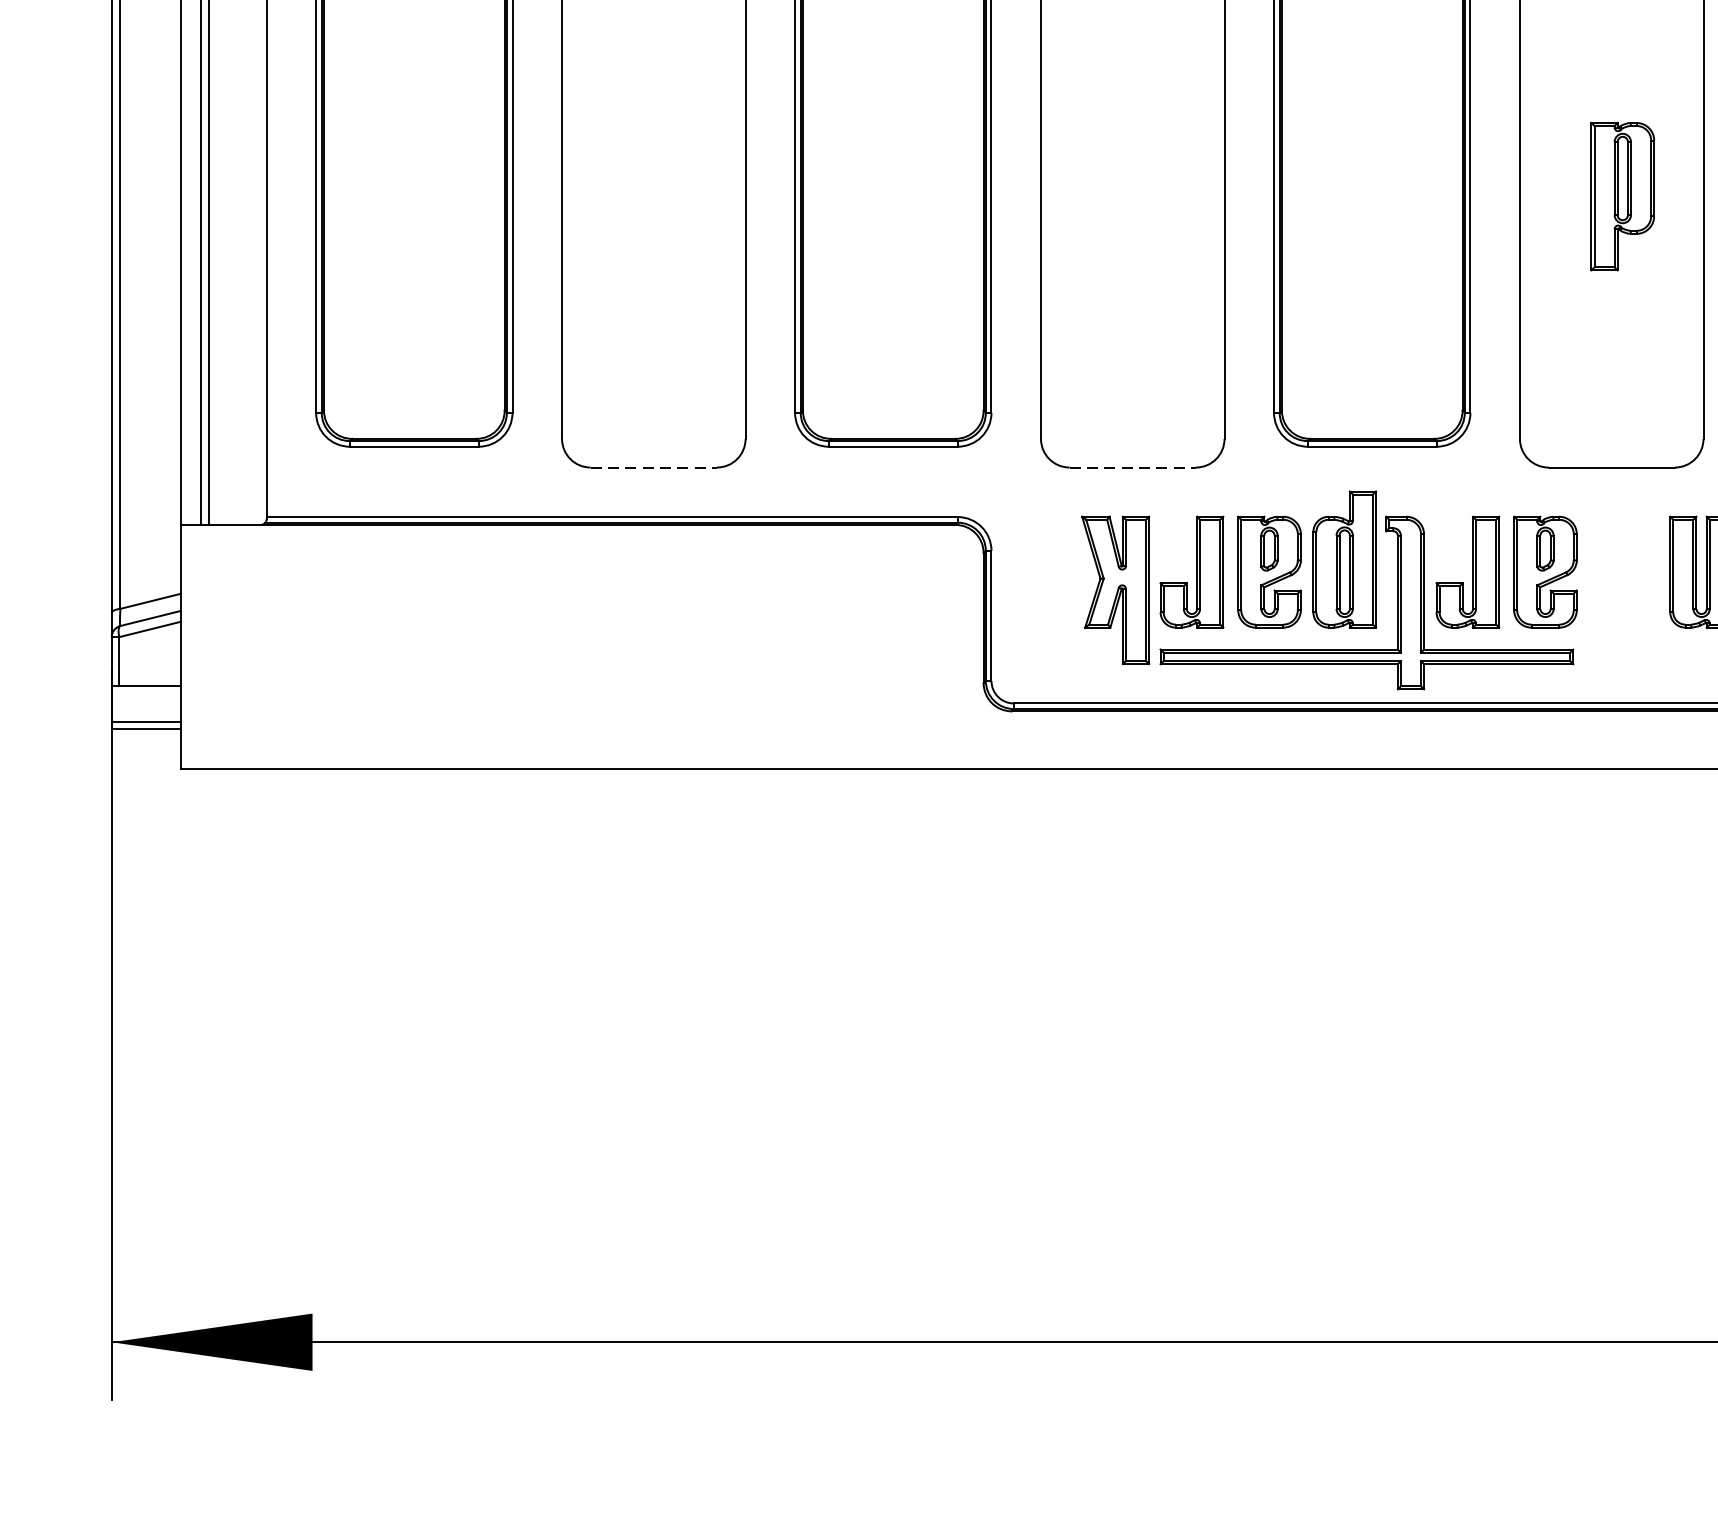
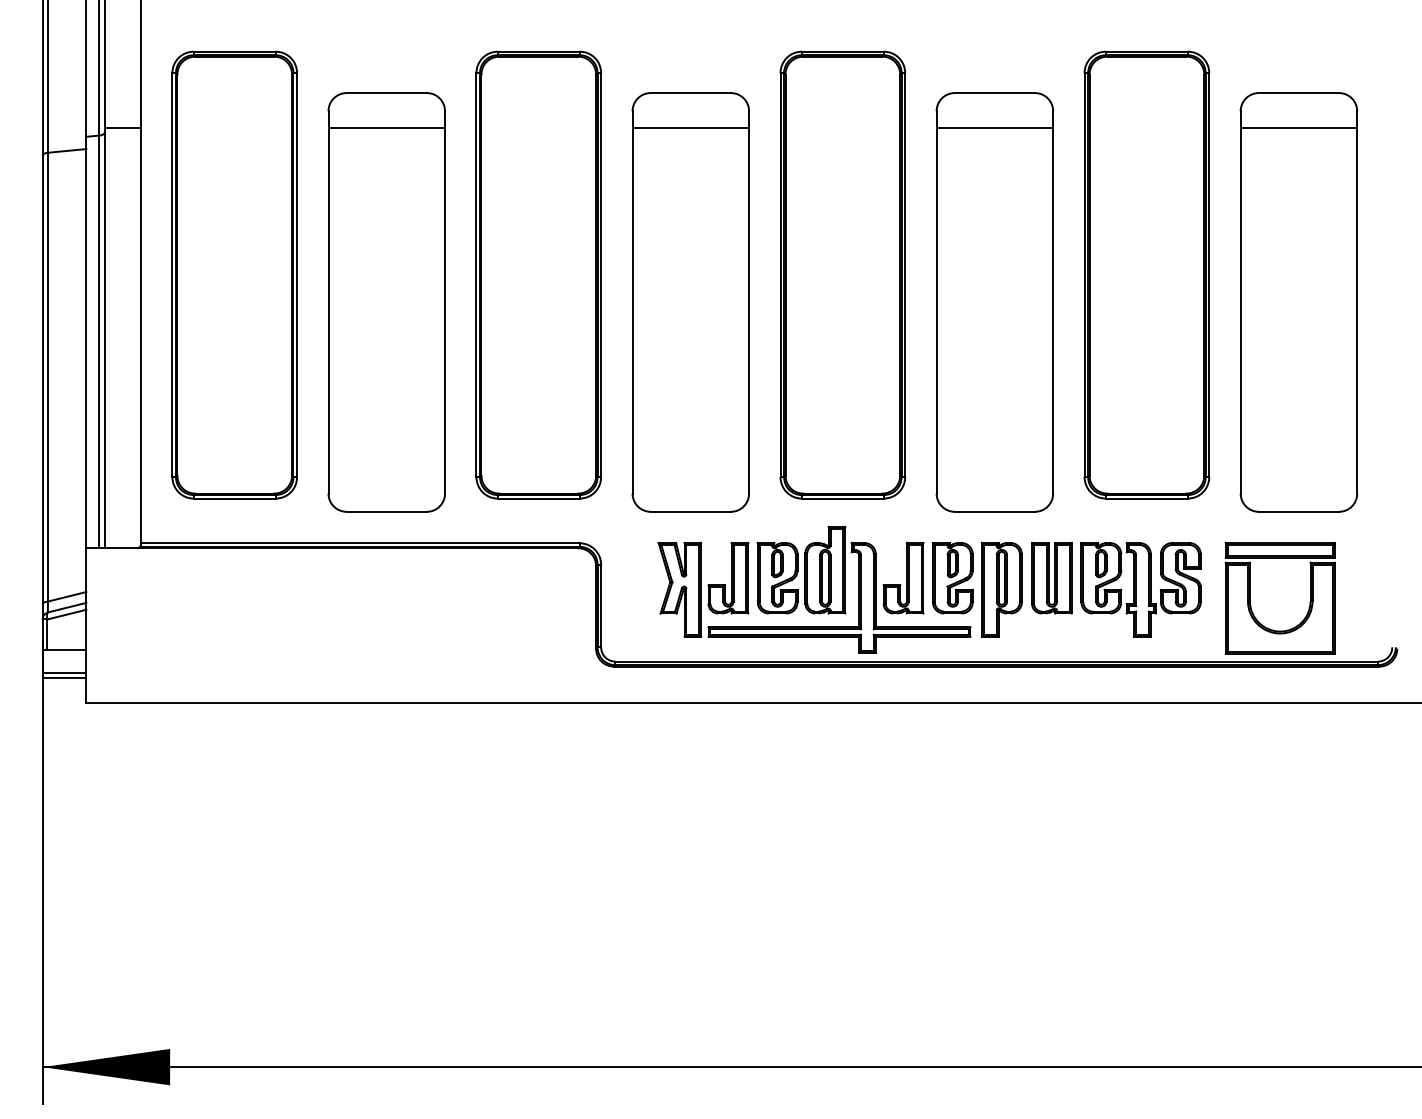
part: (1622, 196) -> (1001, 589), moved
line: (654, 467) -> (387, 511), dashed -> solid
line: (1133, 467) -> (691, 511), dashed -> solid

